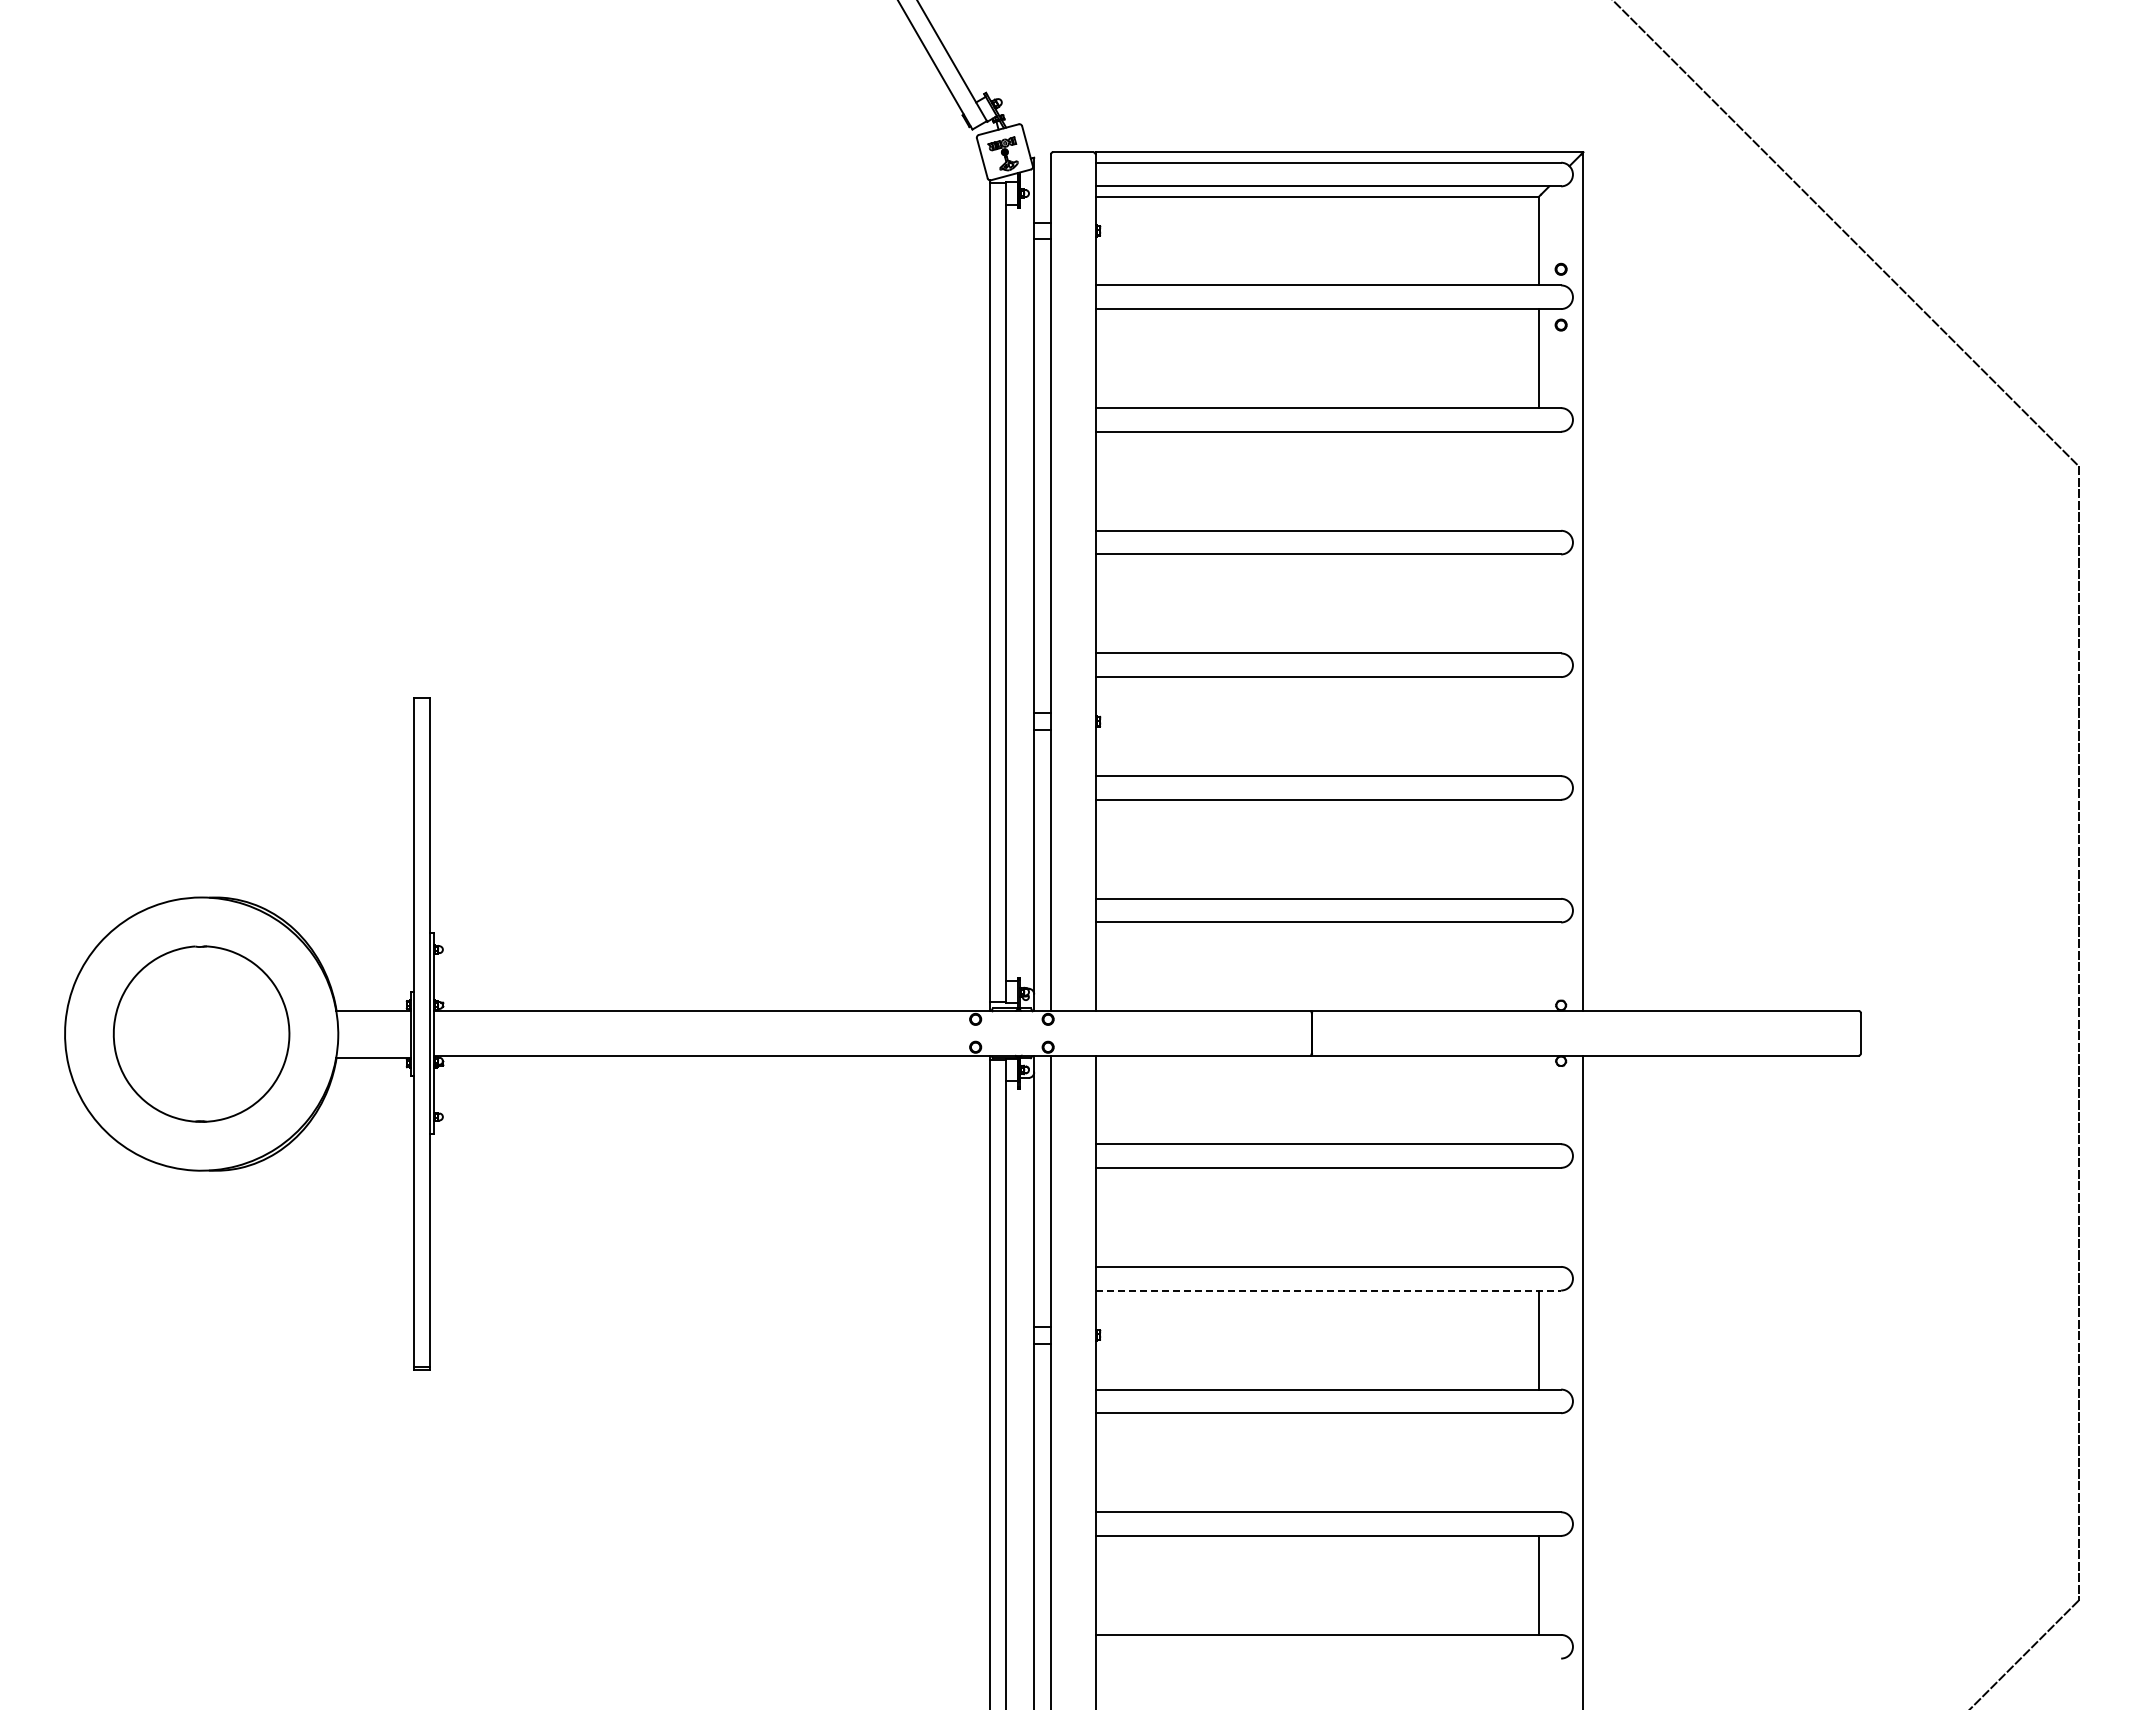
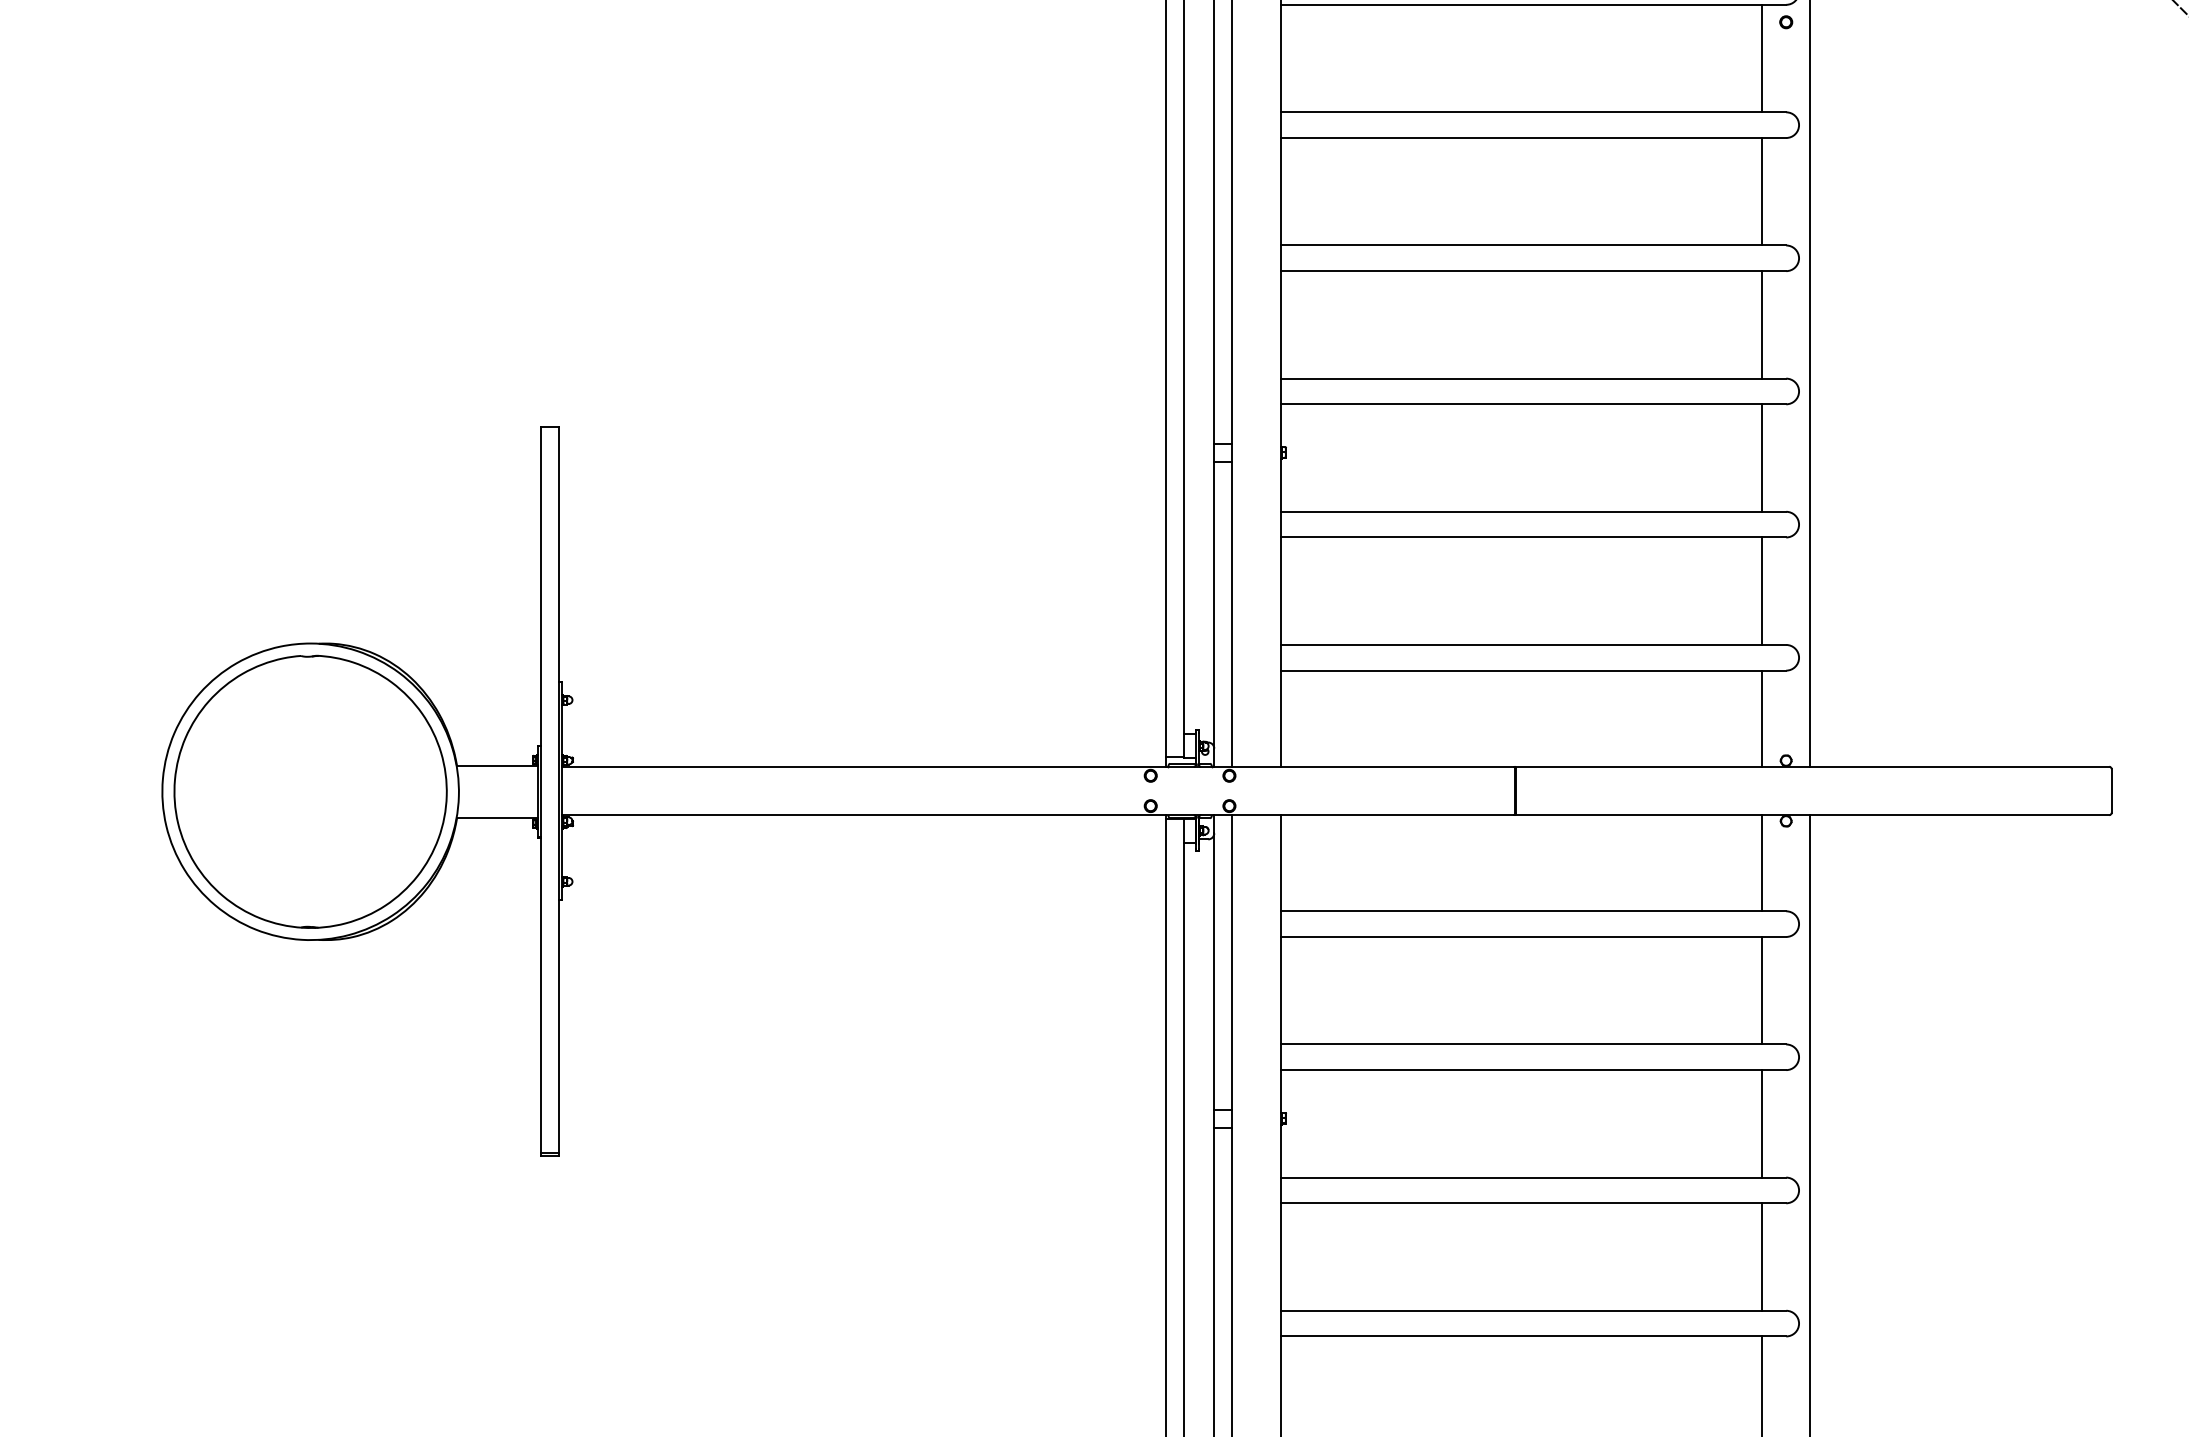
line: (1538, 480) -> (1761, 190), added
line: (1538, 603) -> (1761, 324), added
line: (1538, 726) -> (1761, 457), added
line: (1538, 848) -> (1761, 590), added
line: (1538, 966) -> (1761, 718), added
part: (201, 1033) -> (310, 791), size x1.43
line: (1538, 1099) -> (1761, 862), added
line: (1538, 1216) -> (1761, 989), added
line: (1328, 1290) -> (1533, 1070), dashed -> solid
line: (1538, 1462) -> (1761, 1256), added

